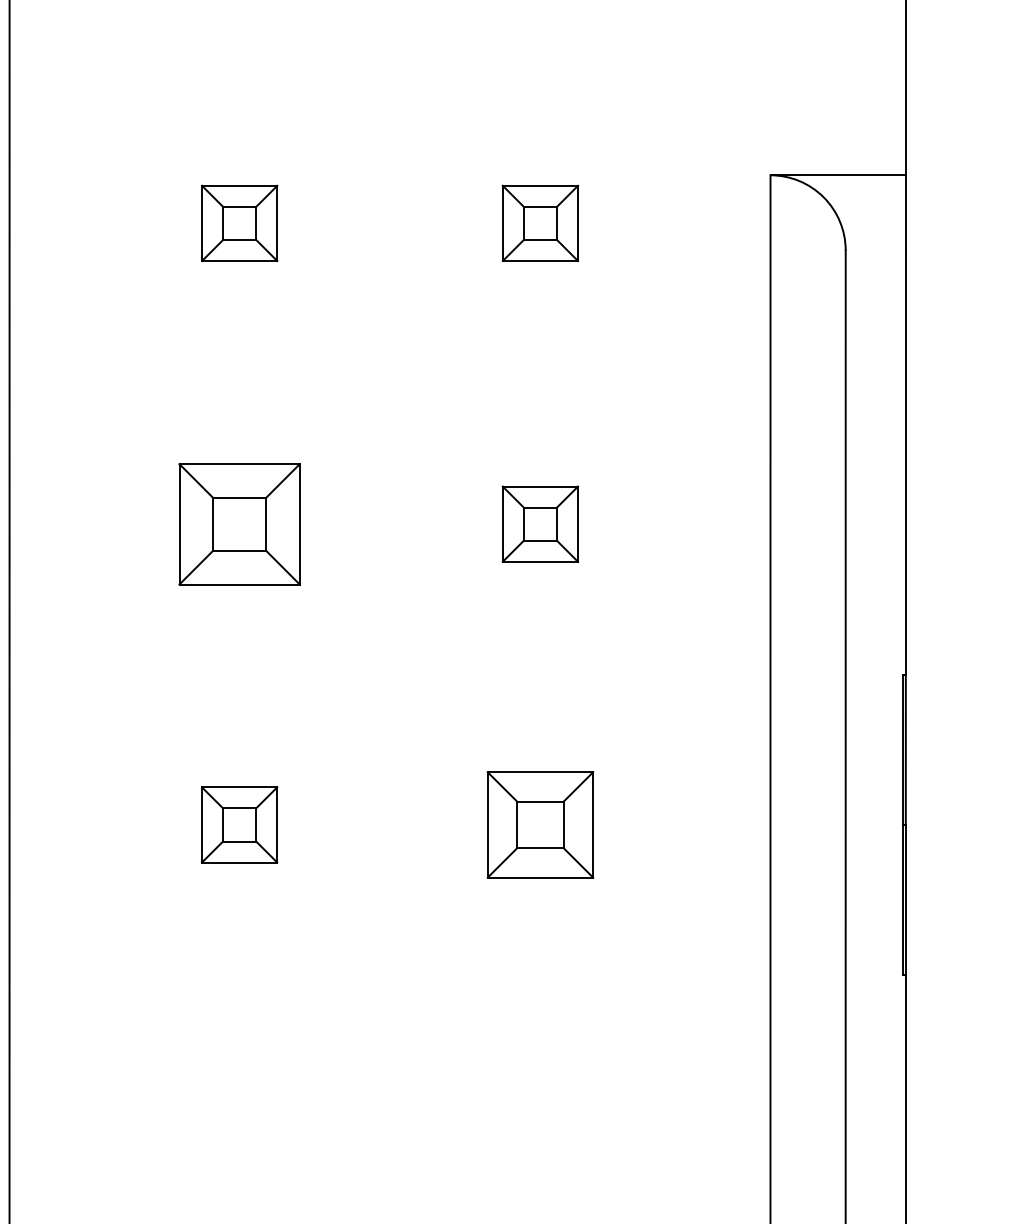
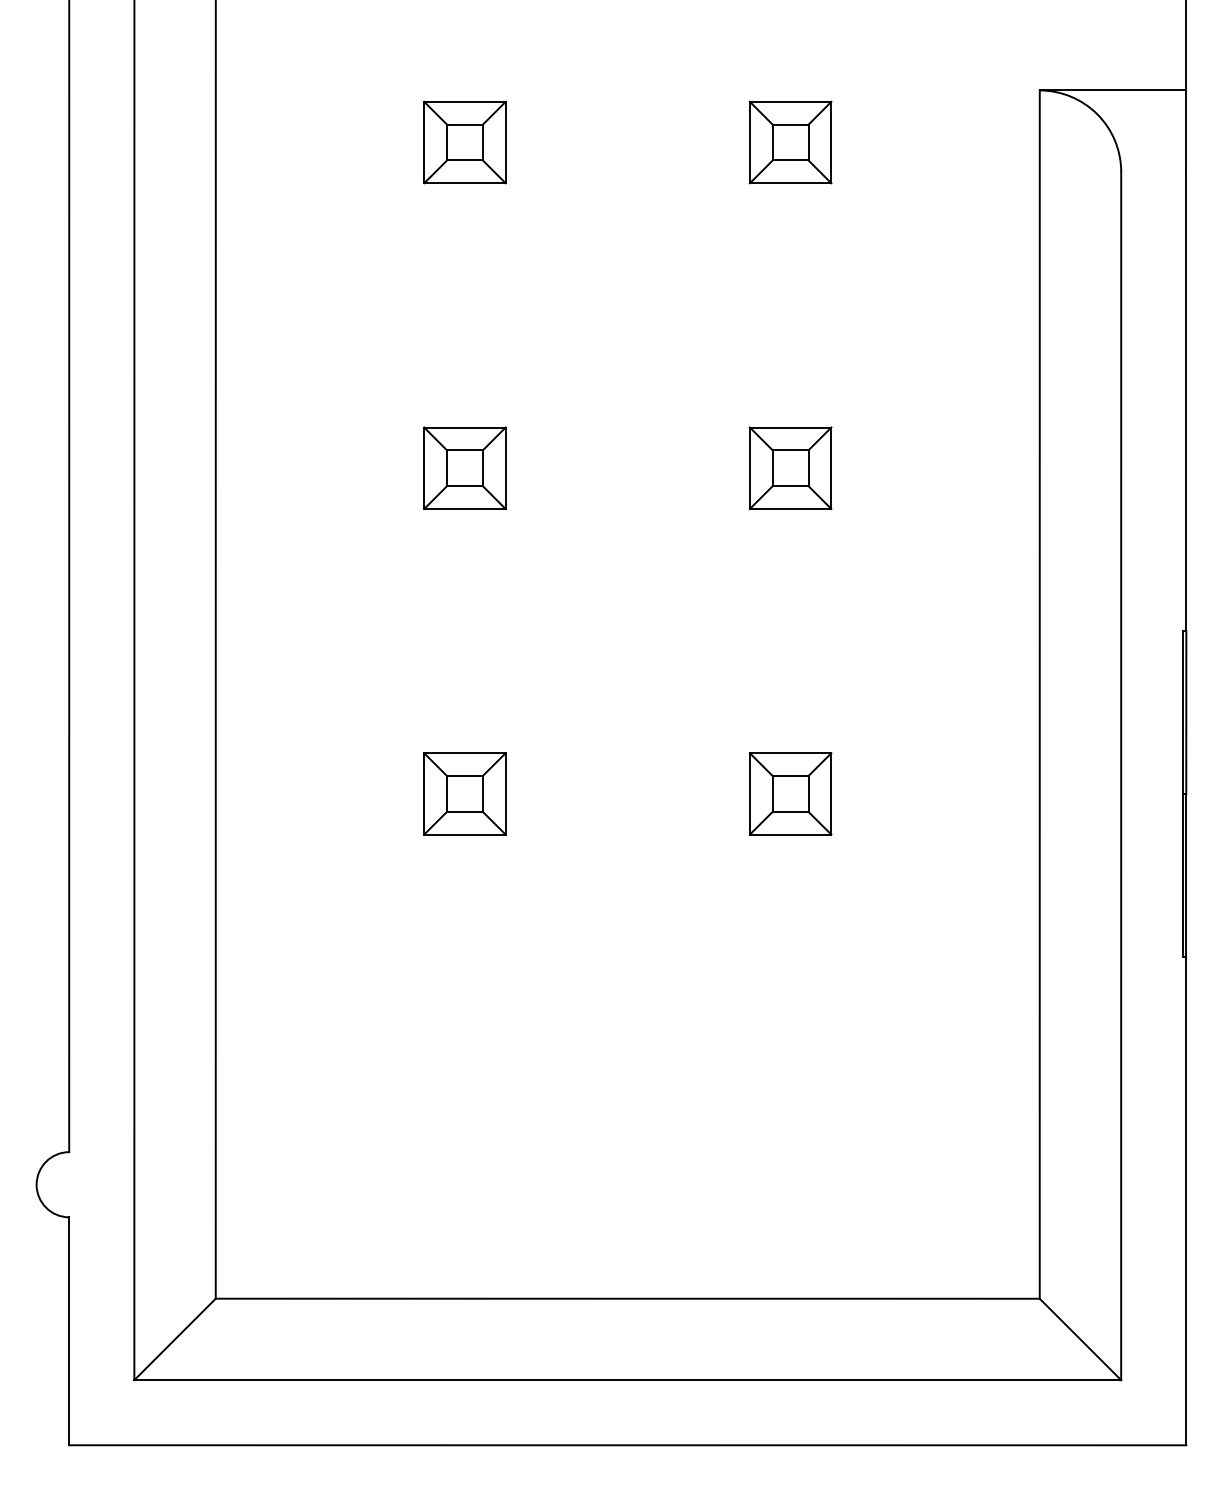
part: (239, 523) -> (464, 467), size x0.62
part: (540, 824) -> (790, 793), size x0.71

